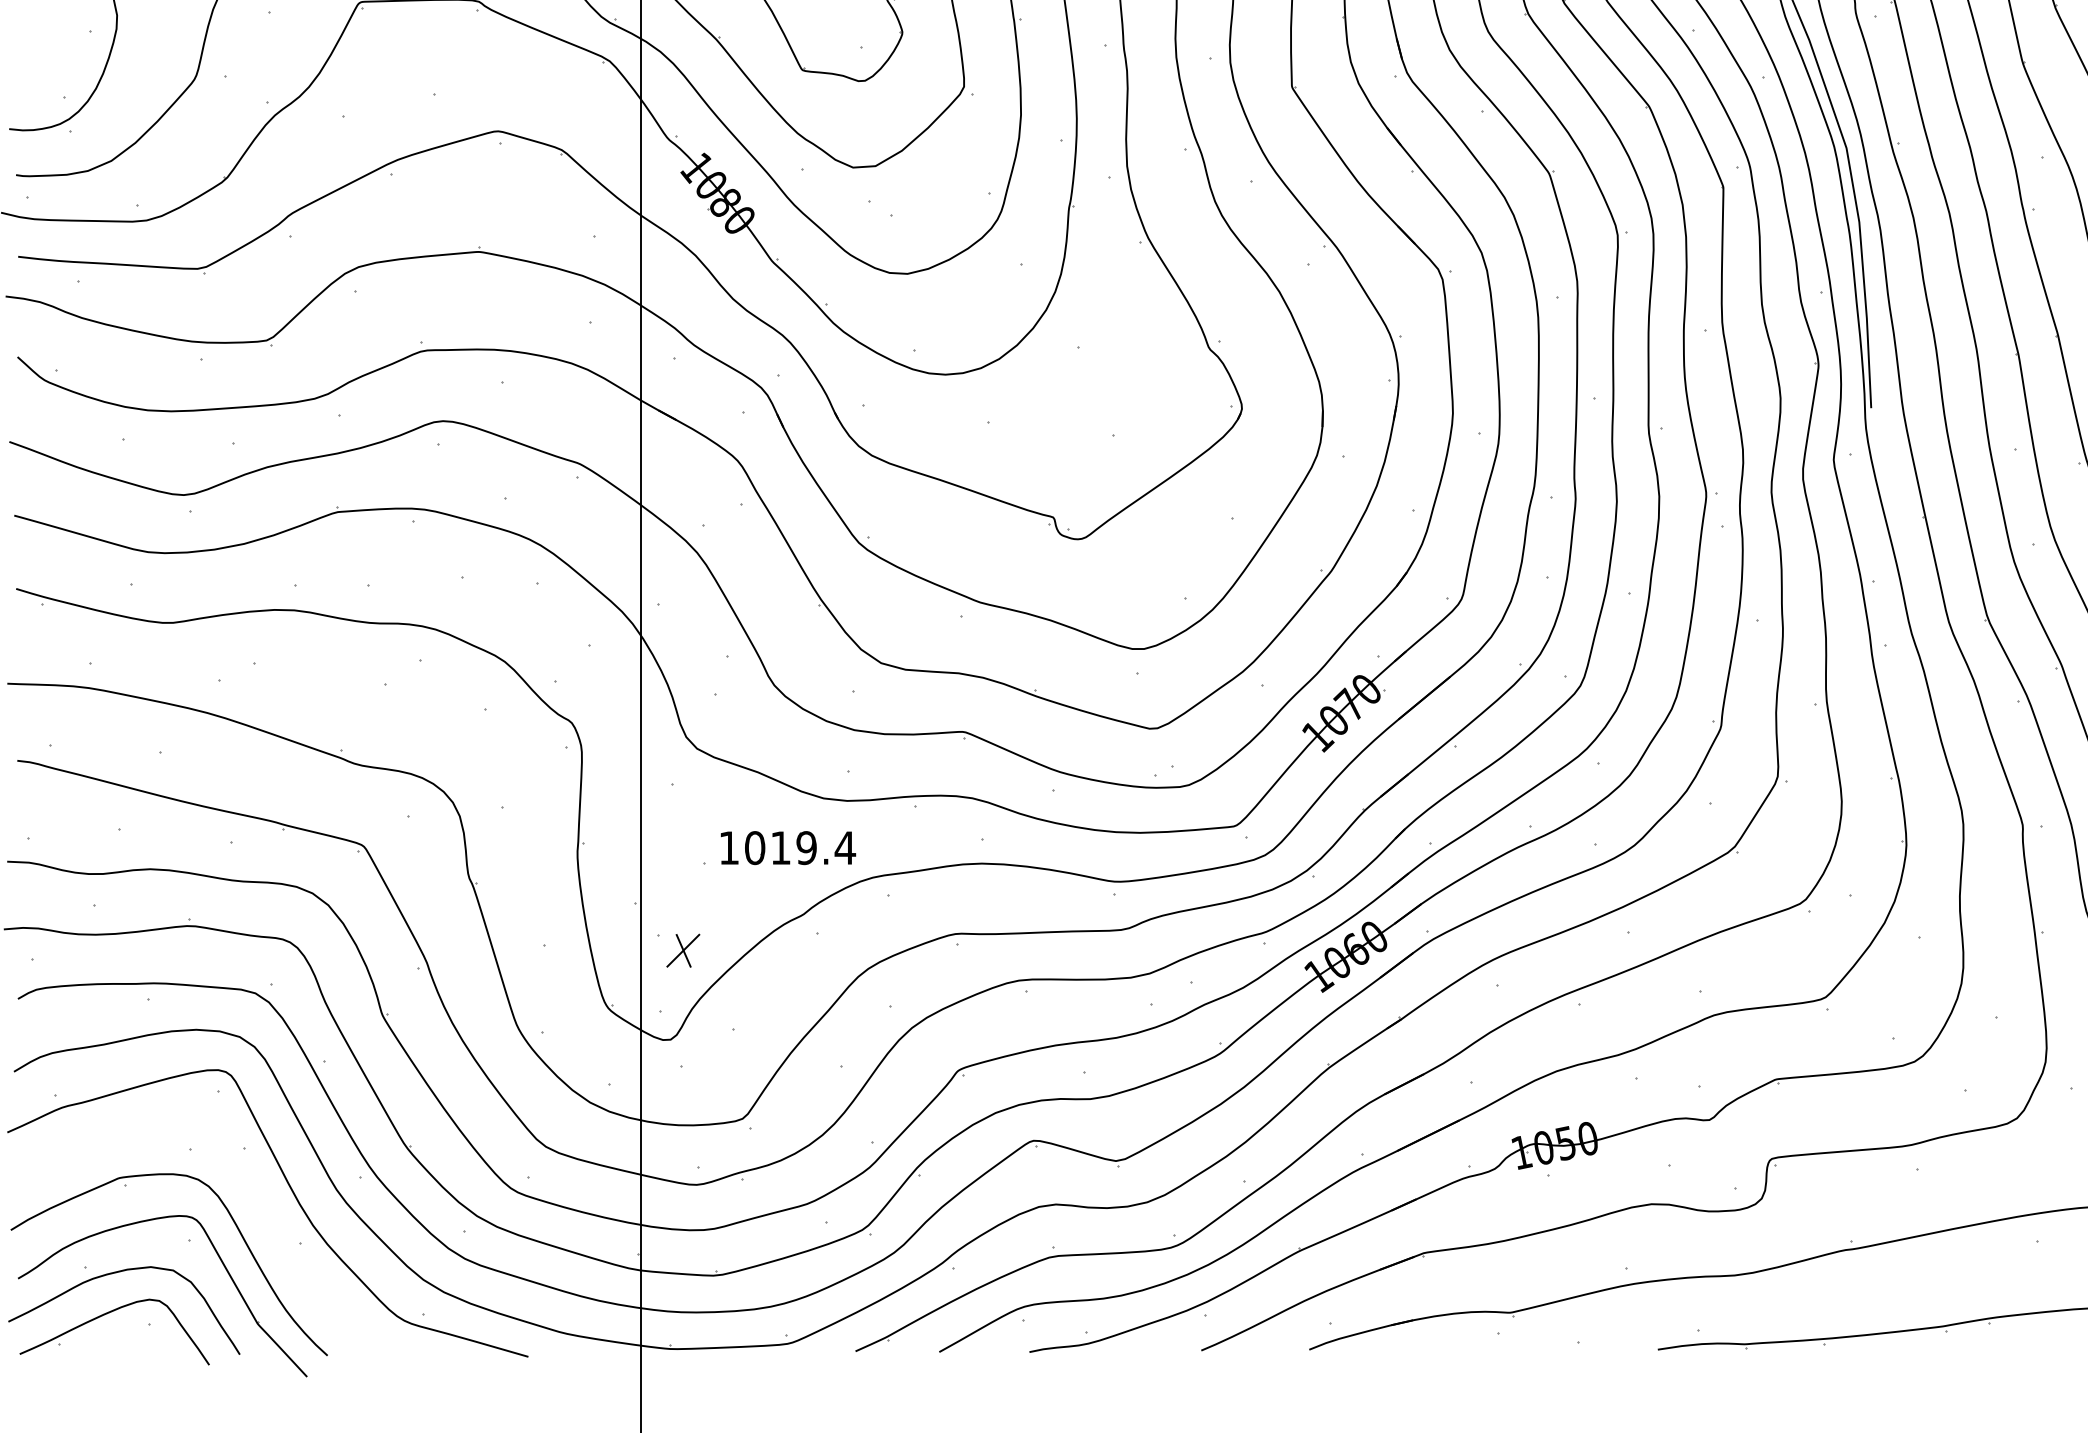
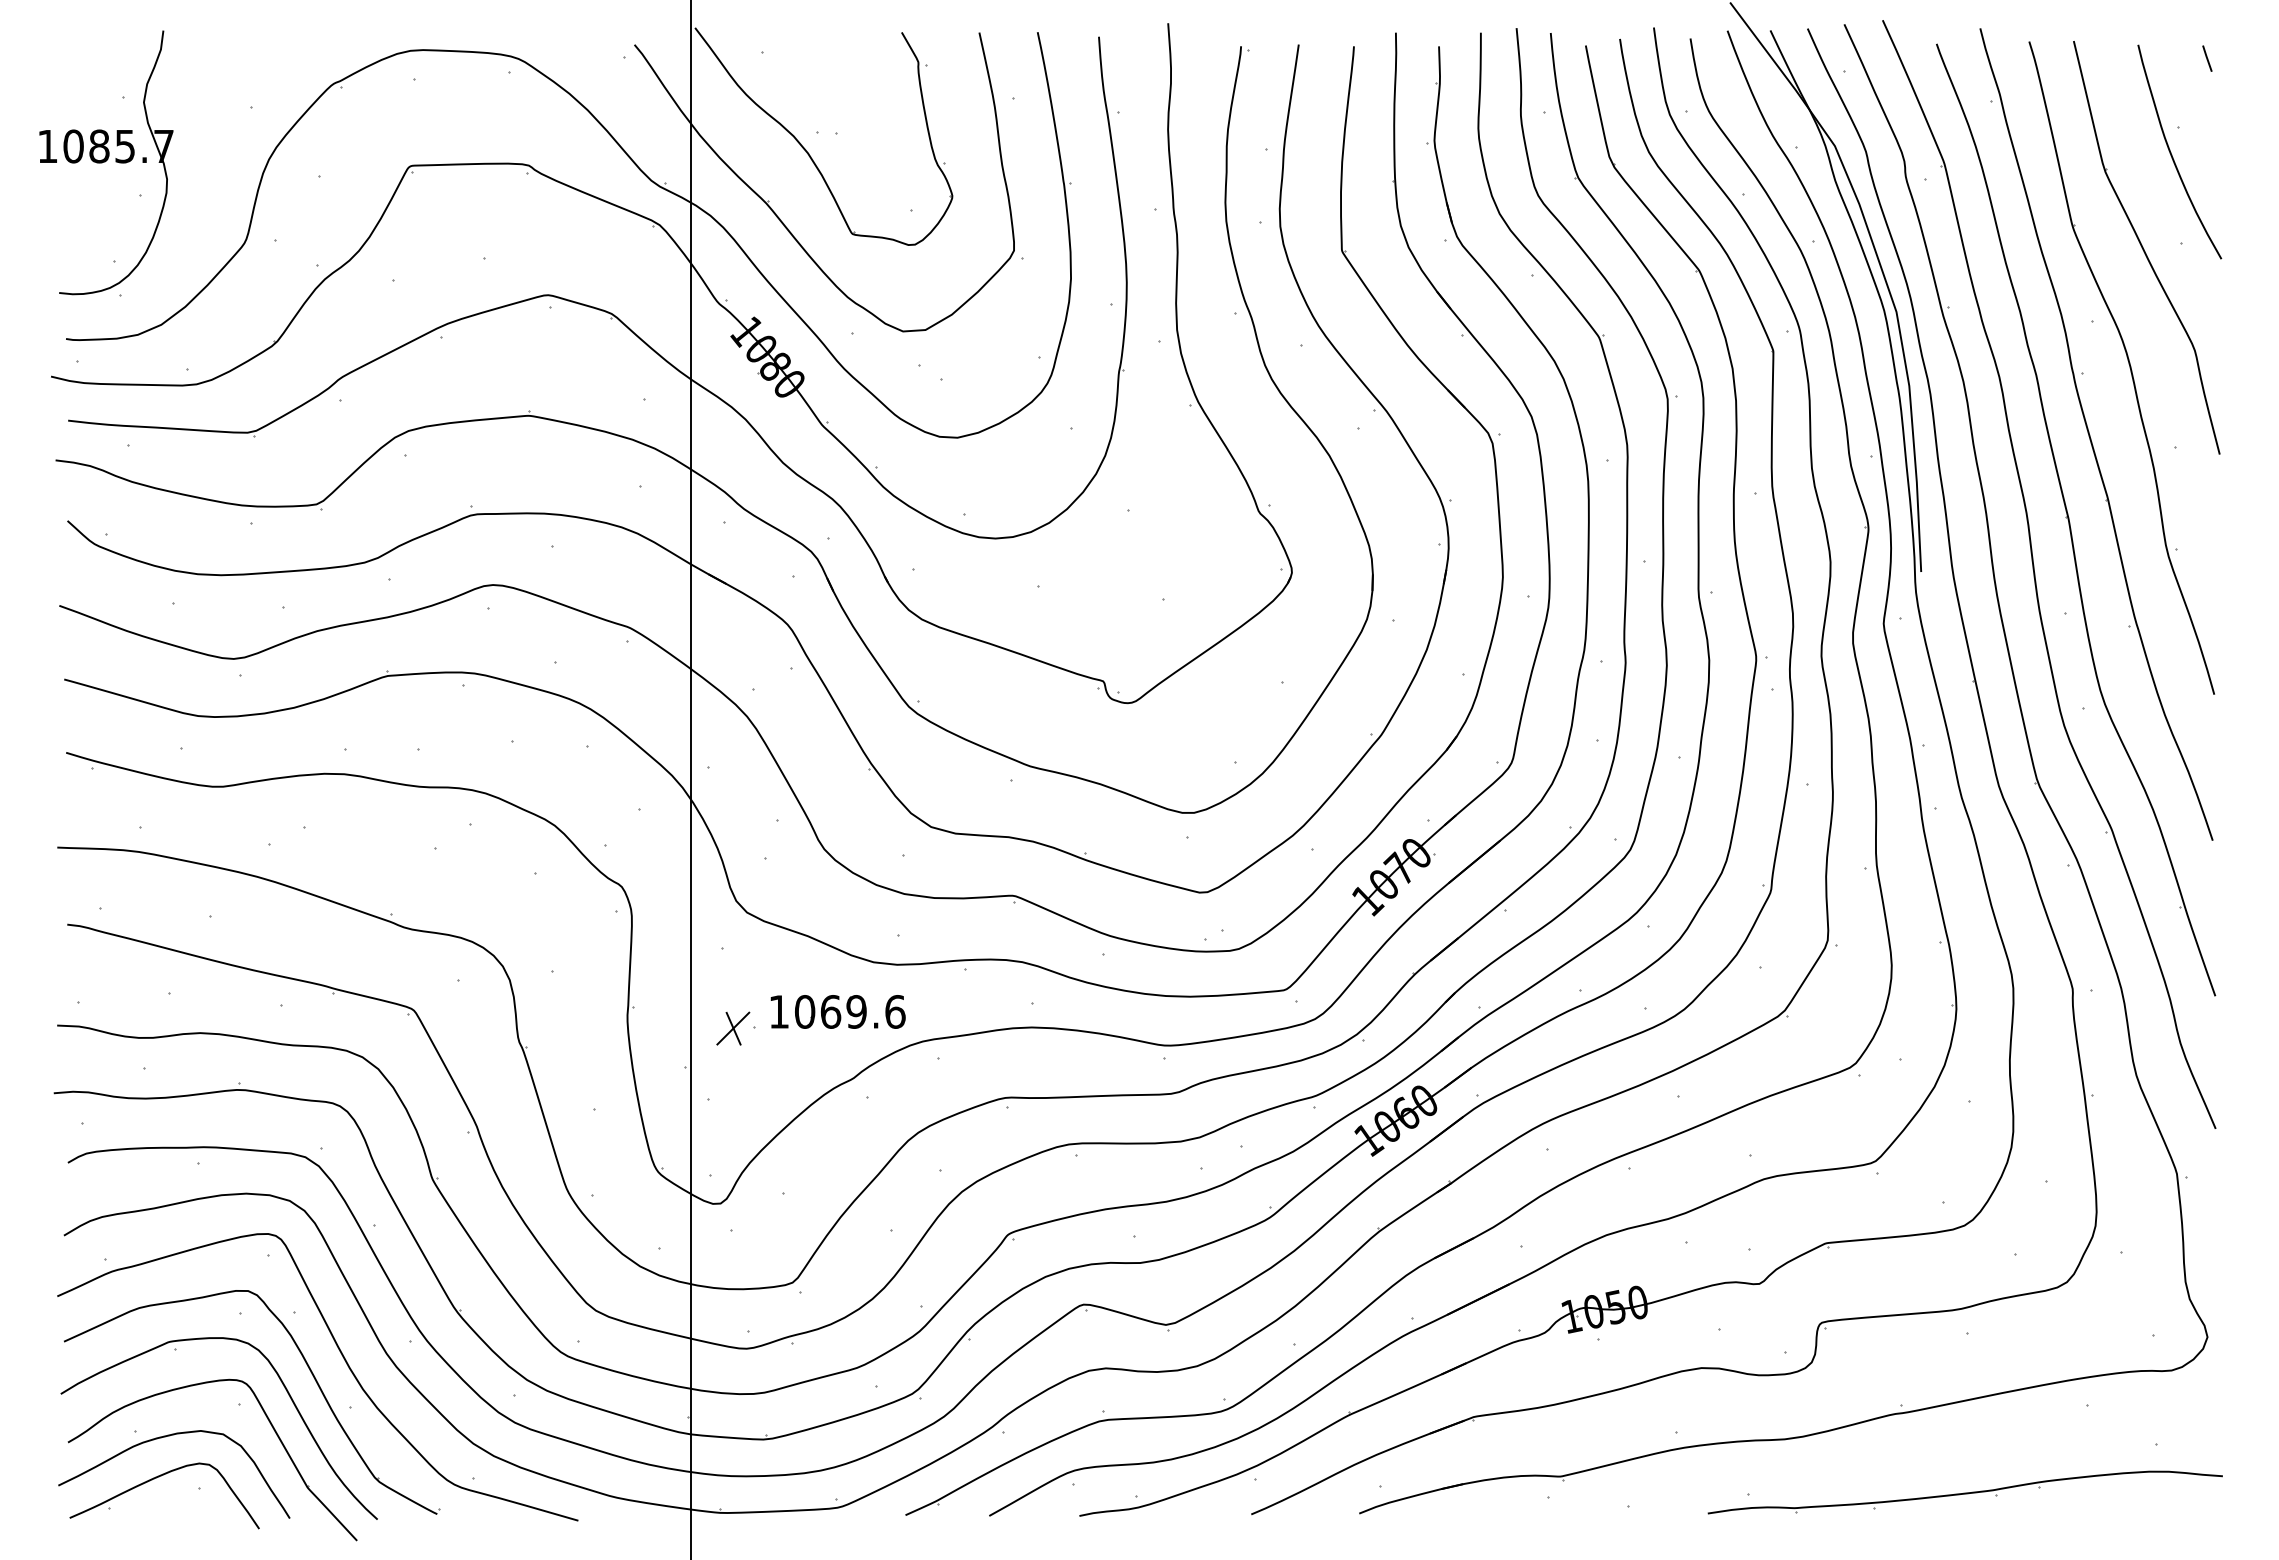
text: (813, 847) -> (863, 1011), 1019.4 -> 1069.6
part: (683, 950) -> (733, 1028), moved
part: (260, 1208) -> (310, 1372), added

